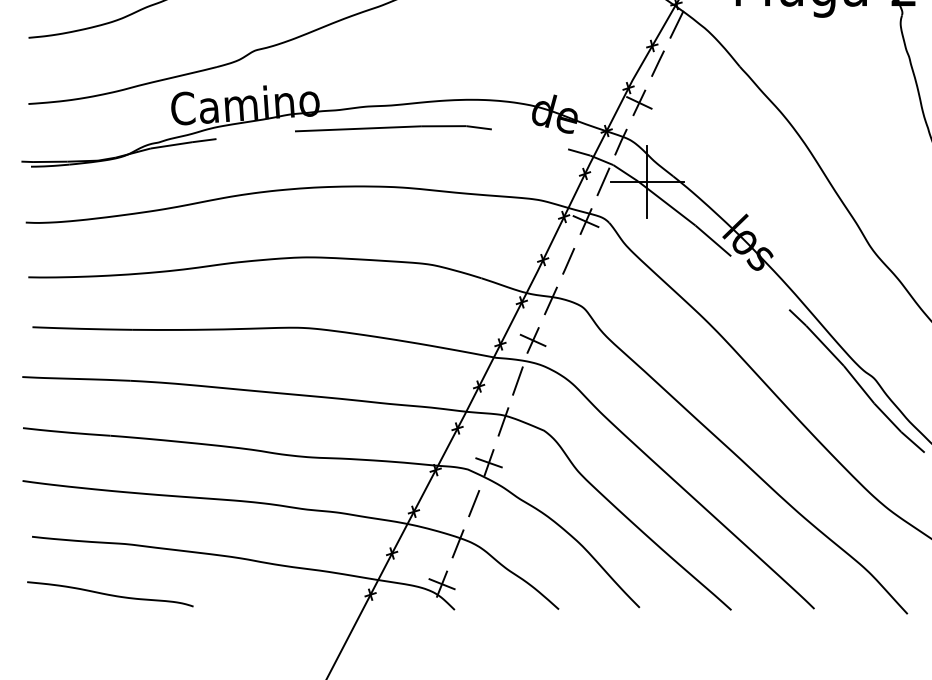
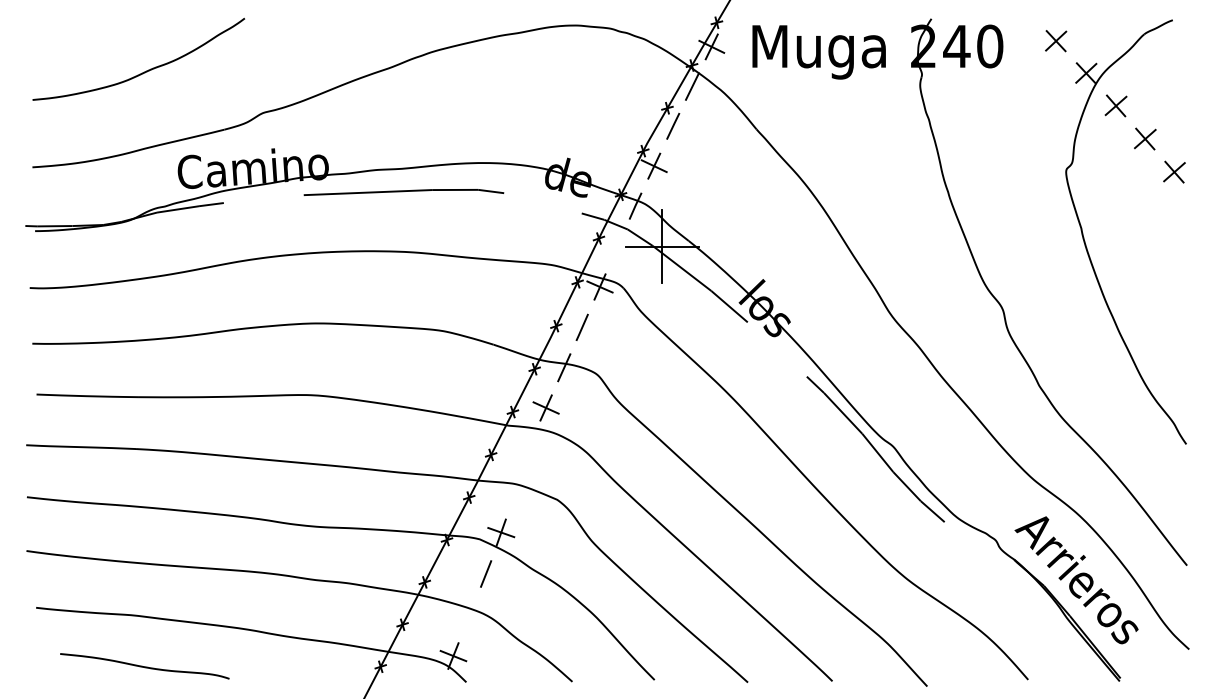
line: (603, 181) -> (617, 246), removed
line: (517, 381) -> (530, 449), removed
line: (503, 421) -> (515, 490), removed
line: (457, 543) -> (469, 614), removed
curve: (110, 594) -> (144, 666), moved

